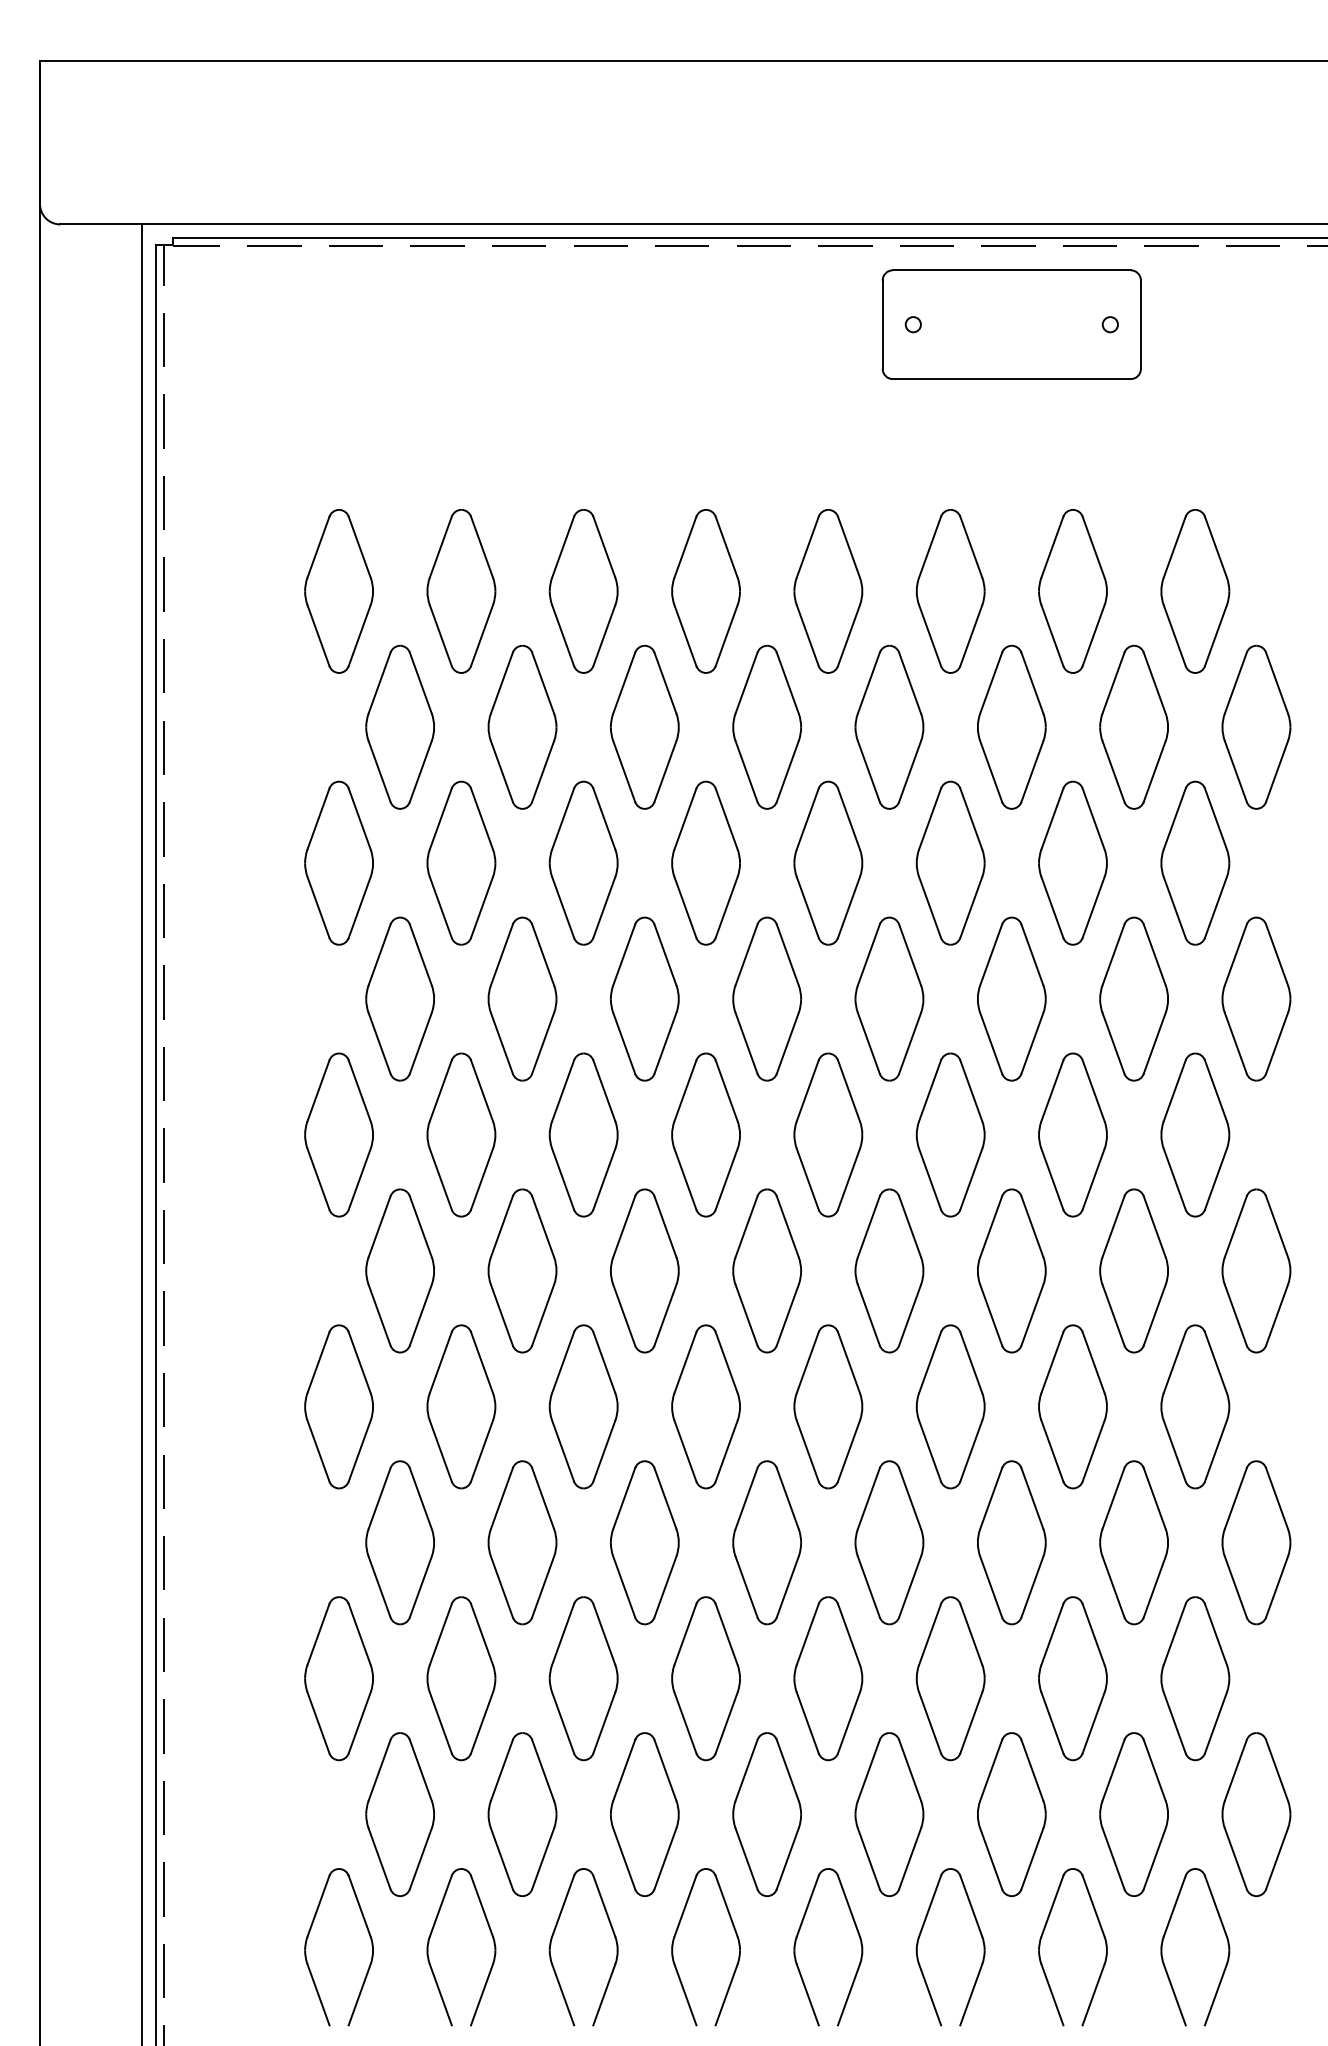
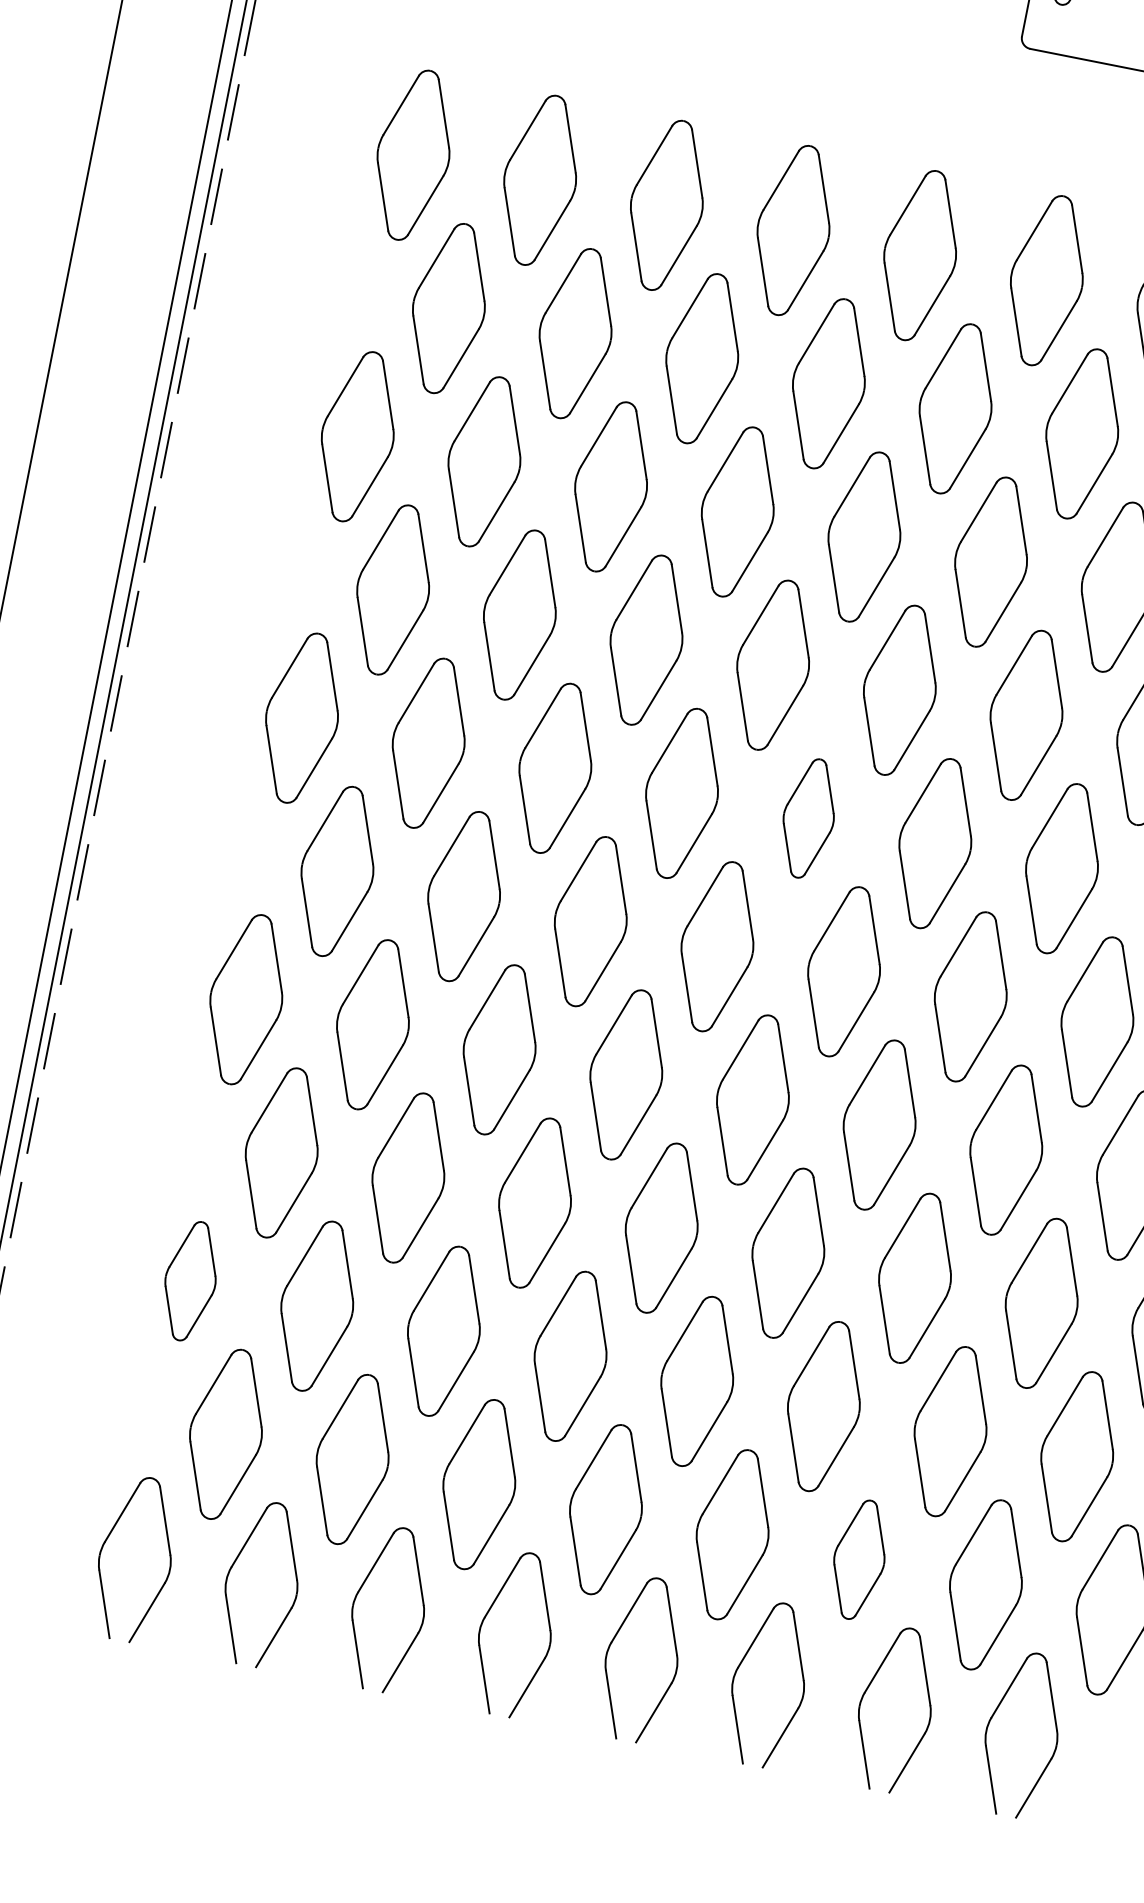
part: (828, 1134) -> (808, 817), size x0.7
part: (338, 1678) -> (190, 1280), size x0.7
part: (1011, 1814) -> (859, 1559), size x0.7

